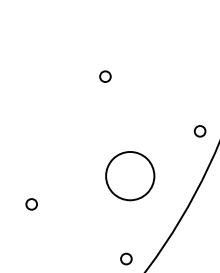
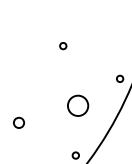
part: (129, 175) -> (77, 105), size x0.7
part: (30, 203) -> (18, 122), size x1.6

